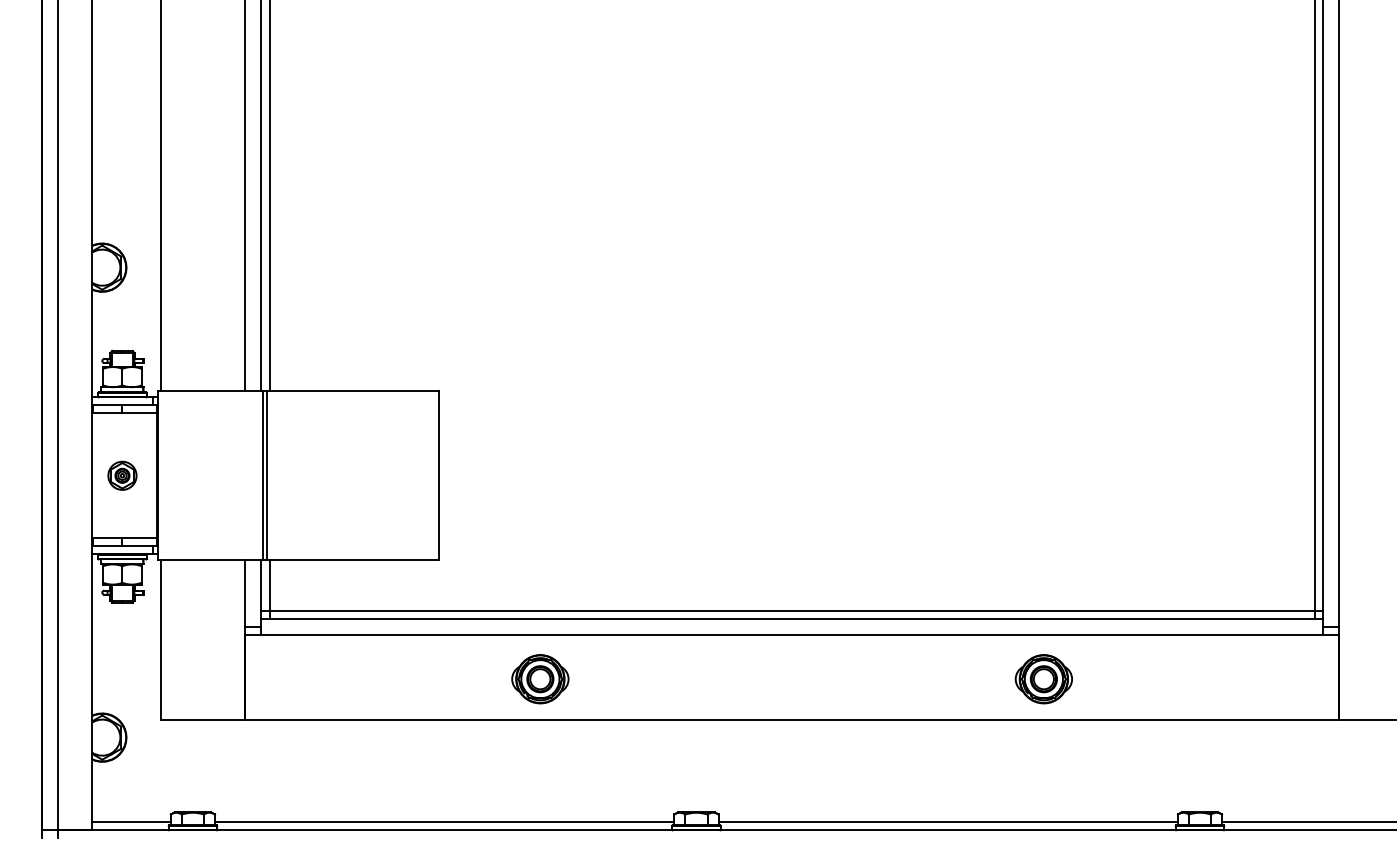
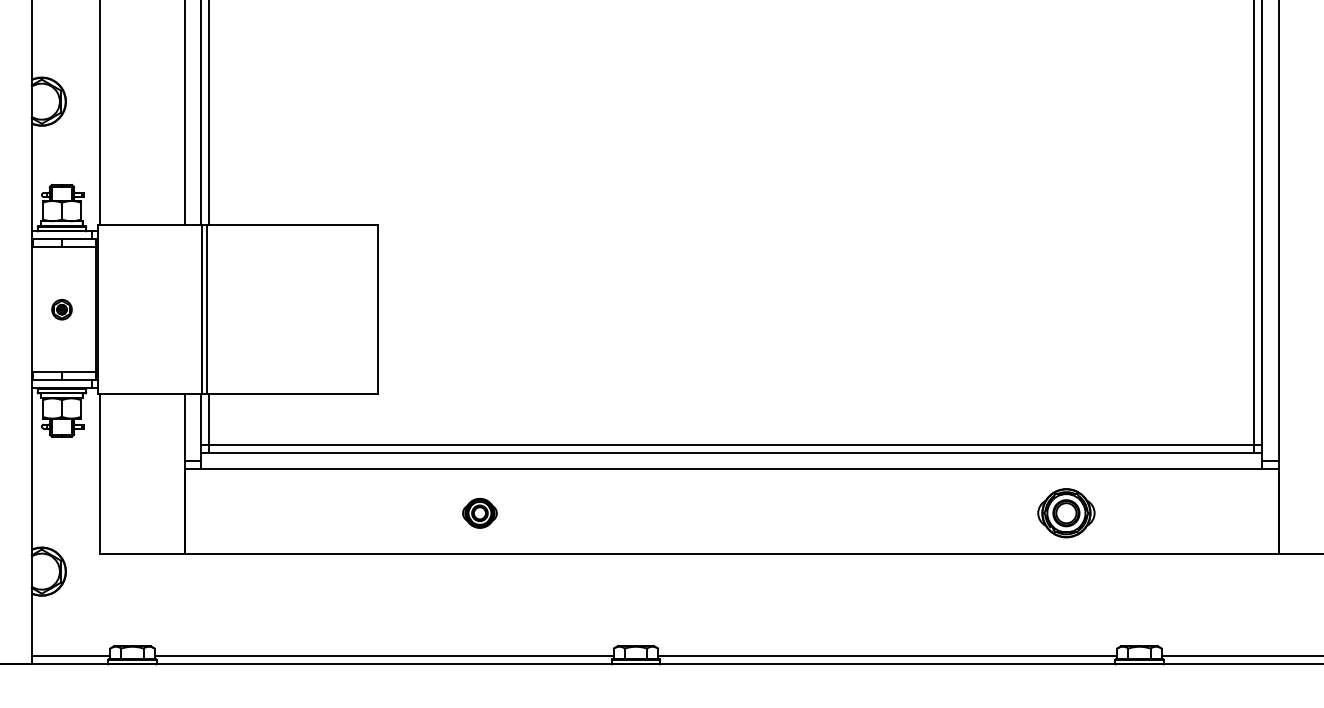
part: (122, 475) -> (62, 309), size x0.7
part: (540, 679) -> (480, 513), size x0.6
part: (1043, 679) -> (1066, 513), moved

